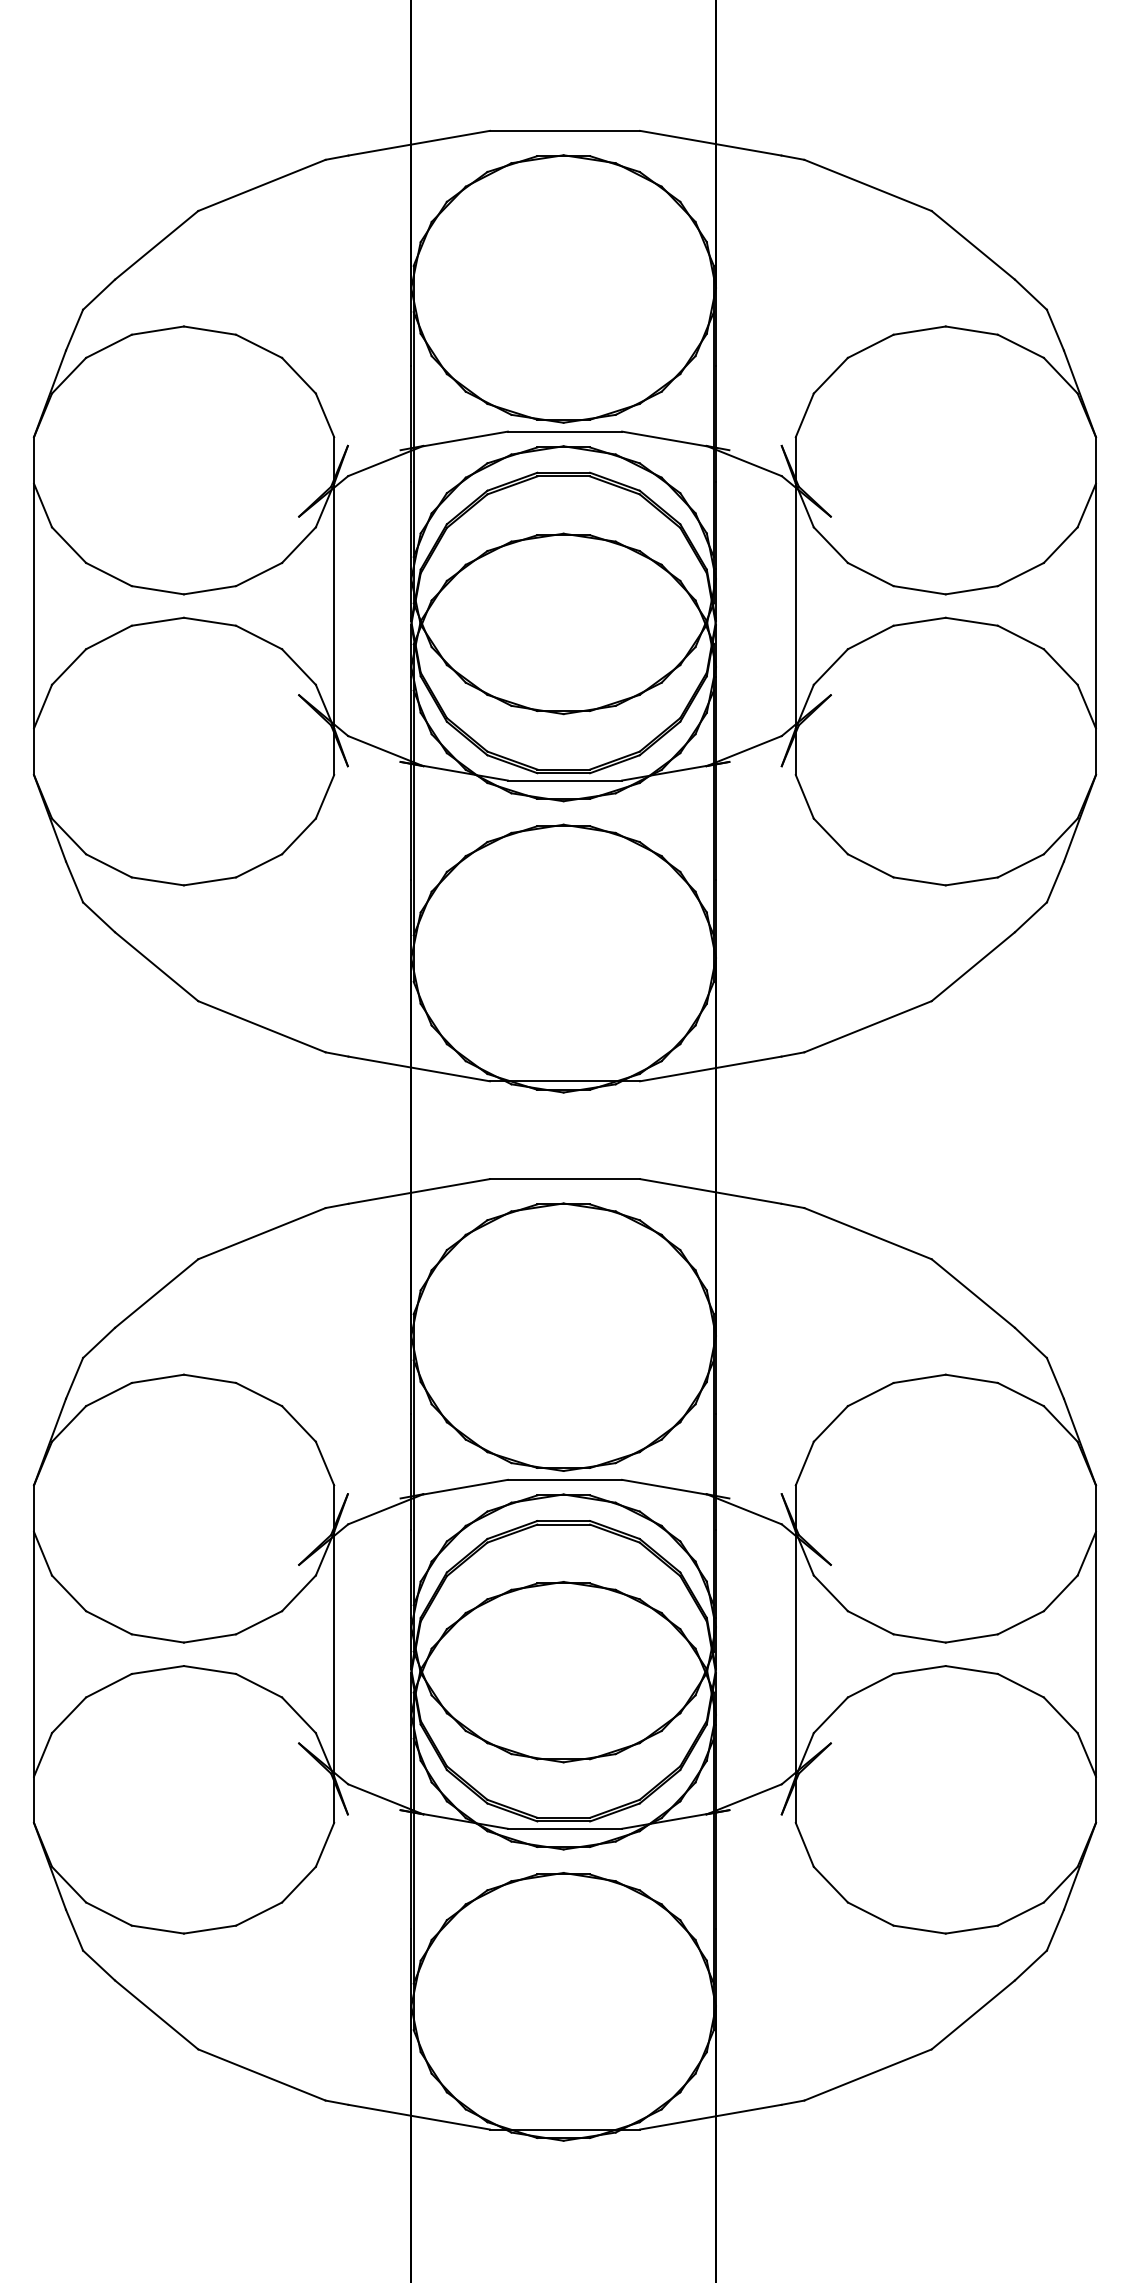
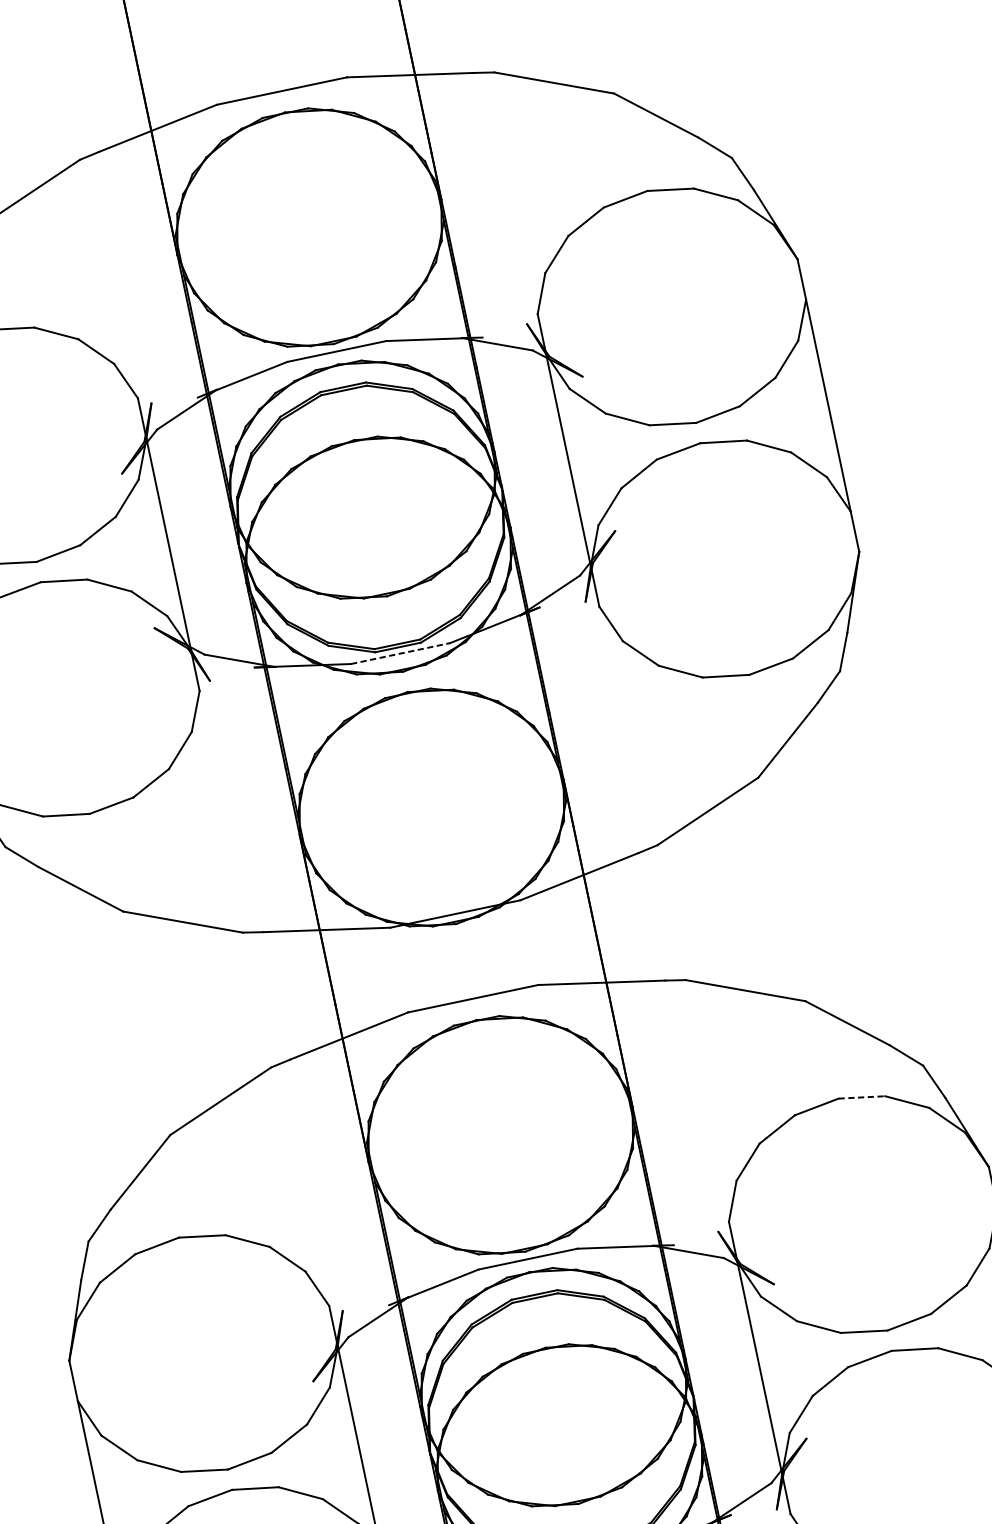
line: (565, 780) -> (400, 653), solid -> dashed
line: (972, 1378) -> (862, 1097), solid -> dashed

